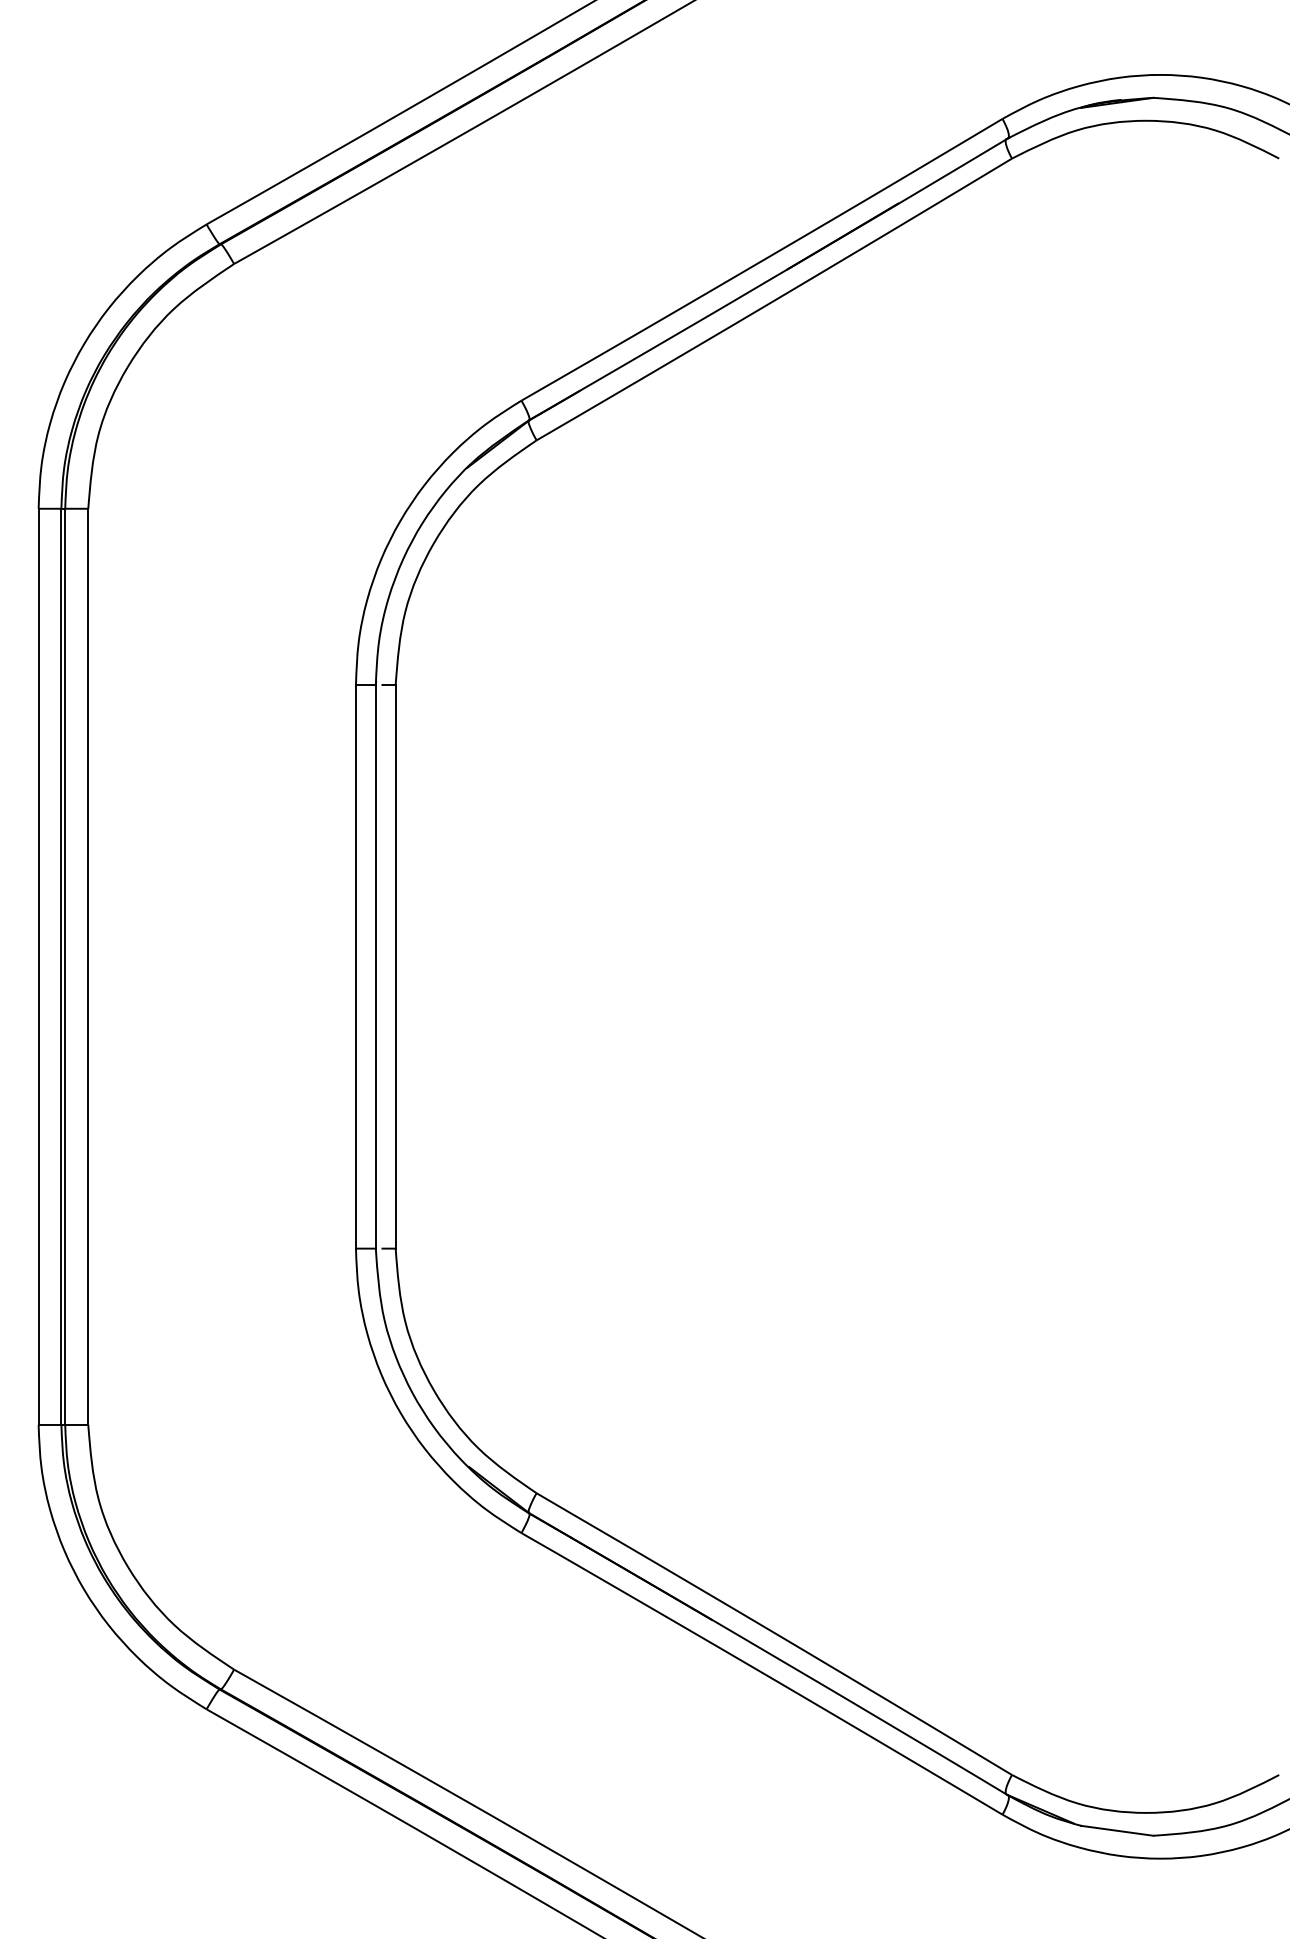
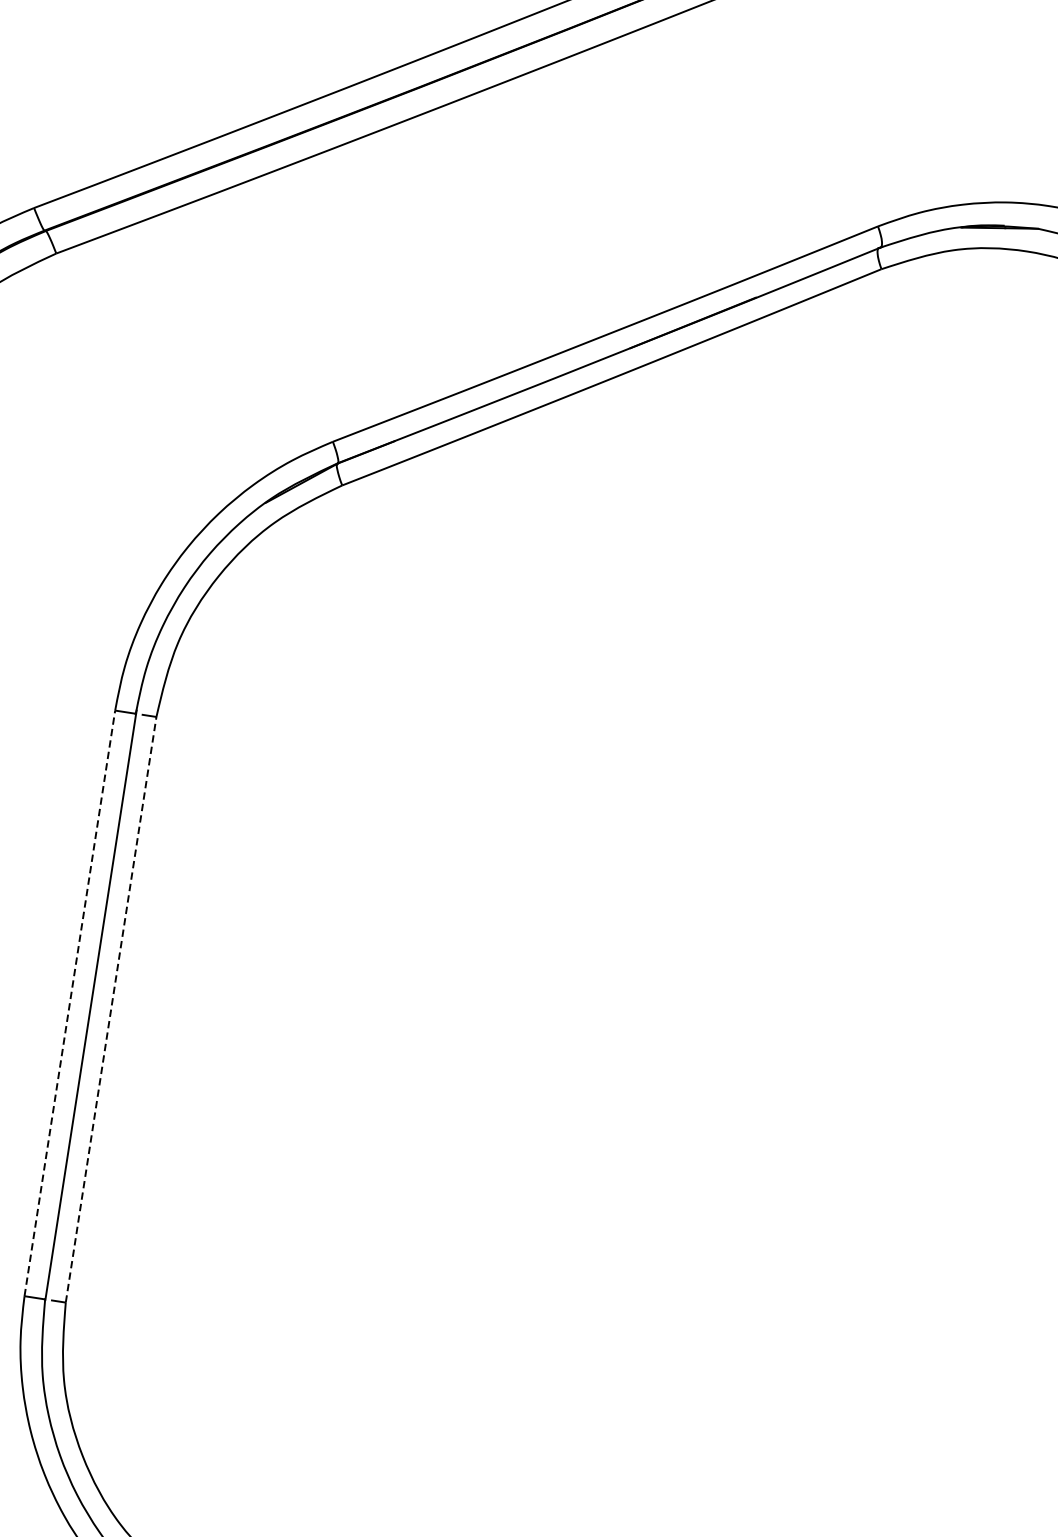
line: (355, 966) -> (69, 1002), solid -> dashed
line: (395, 966) -> (110, 1009), solid -> dashed

